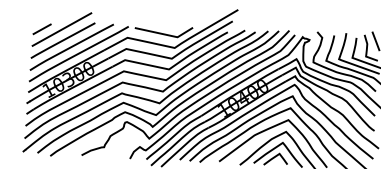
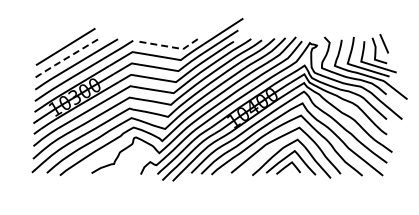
line: (41, 29) -> (45, 47), removed
line: (166, 35) -> (171, 47), solid -> dashed
line: (62, 41) -> (66, 58), solid -> dashed

